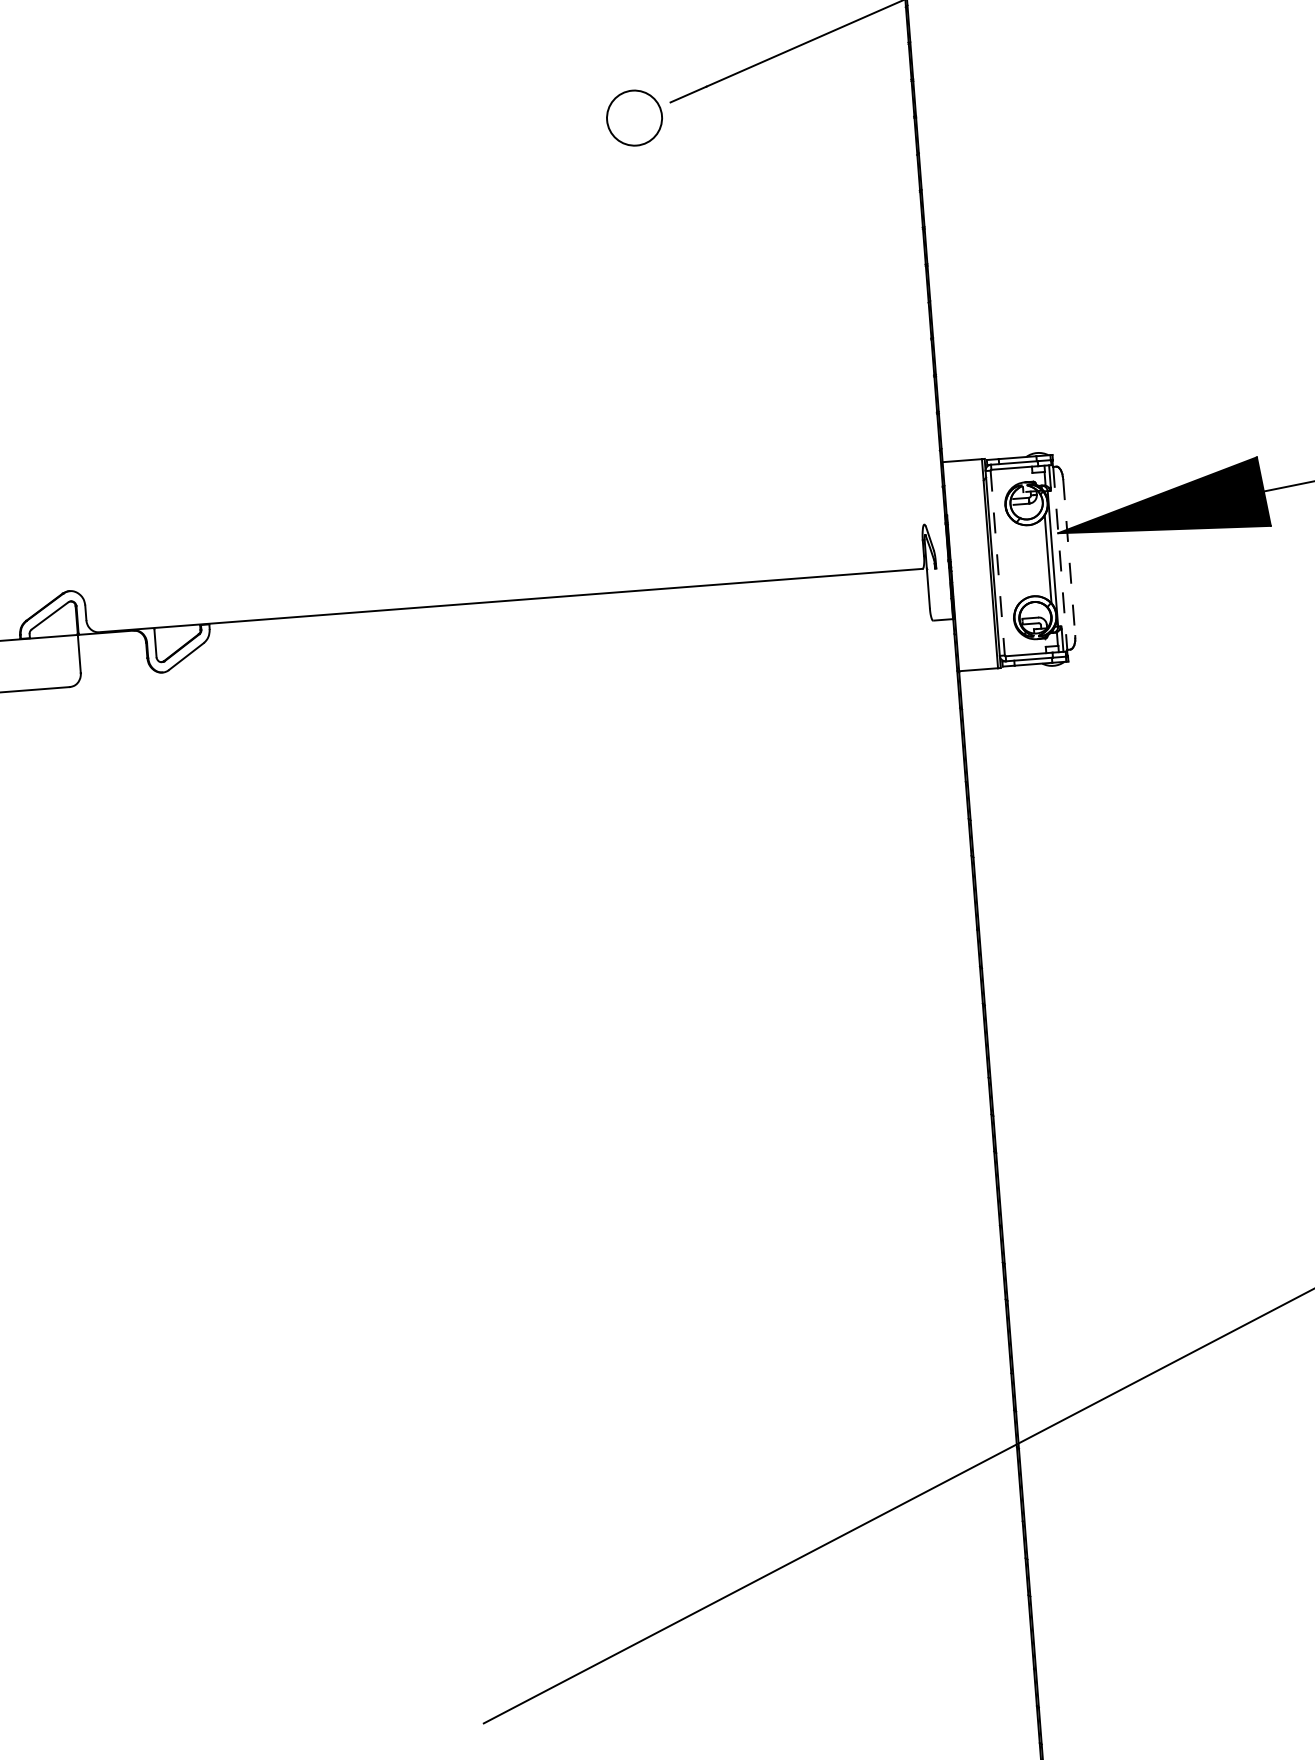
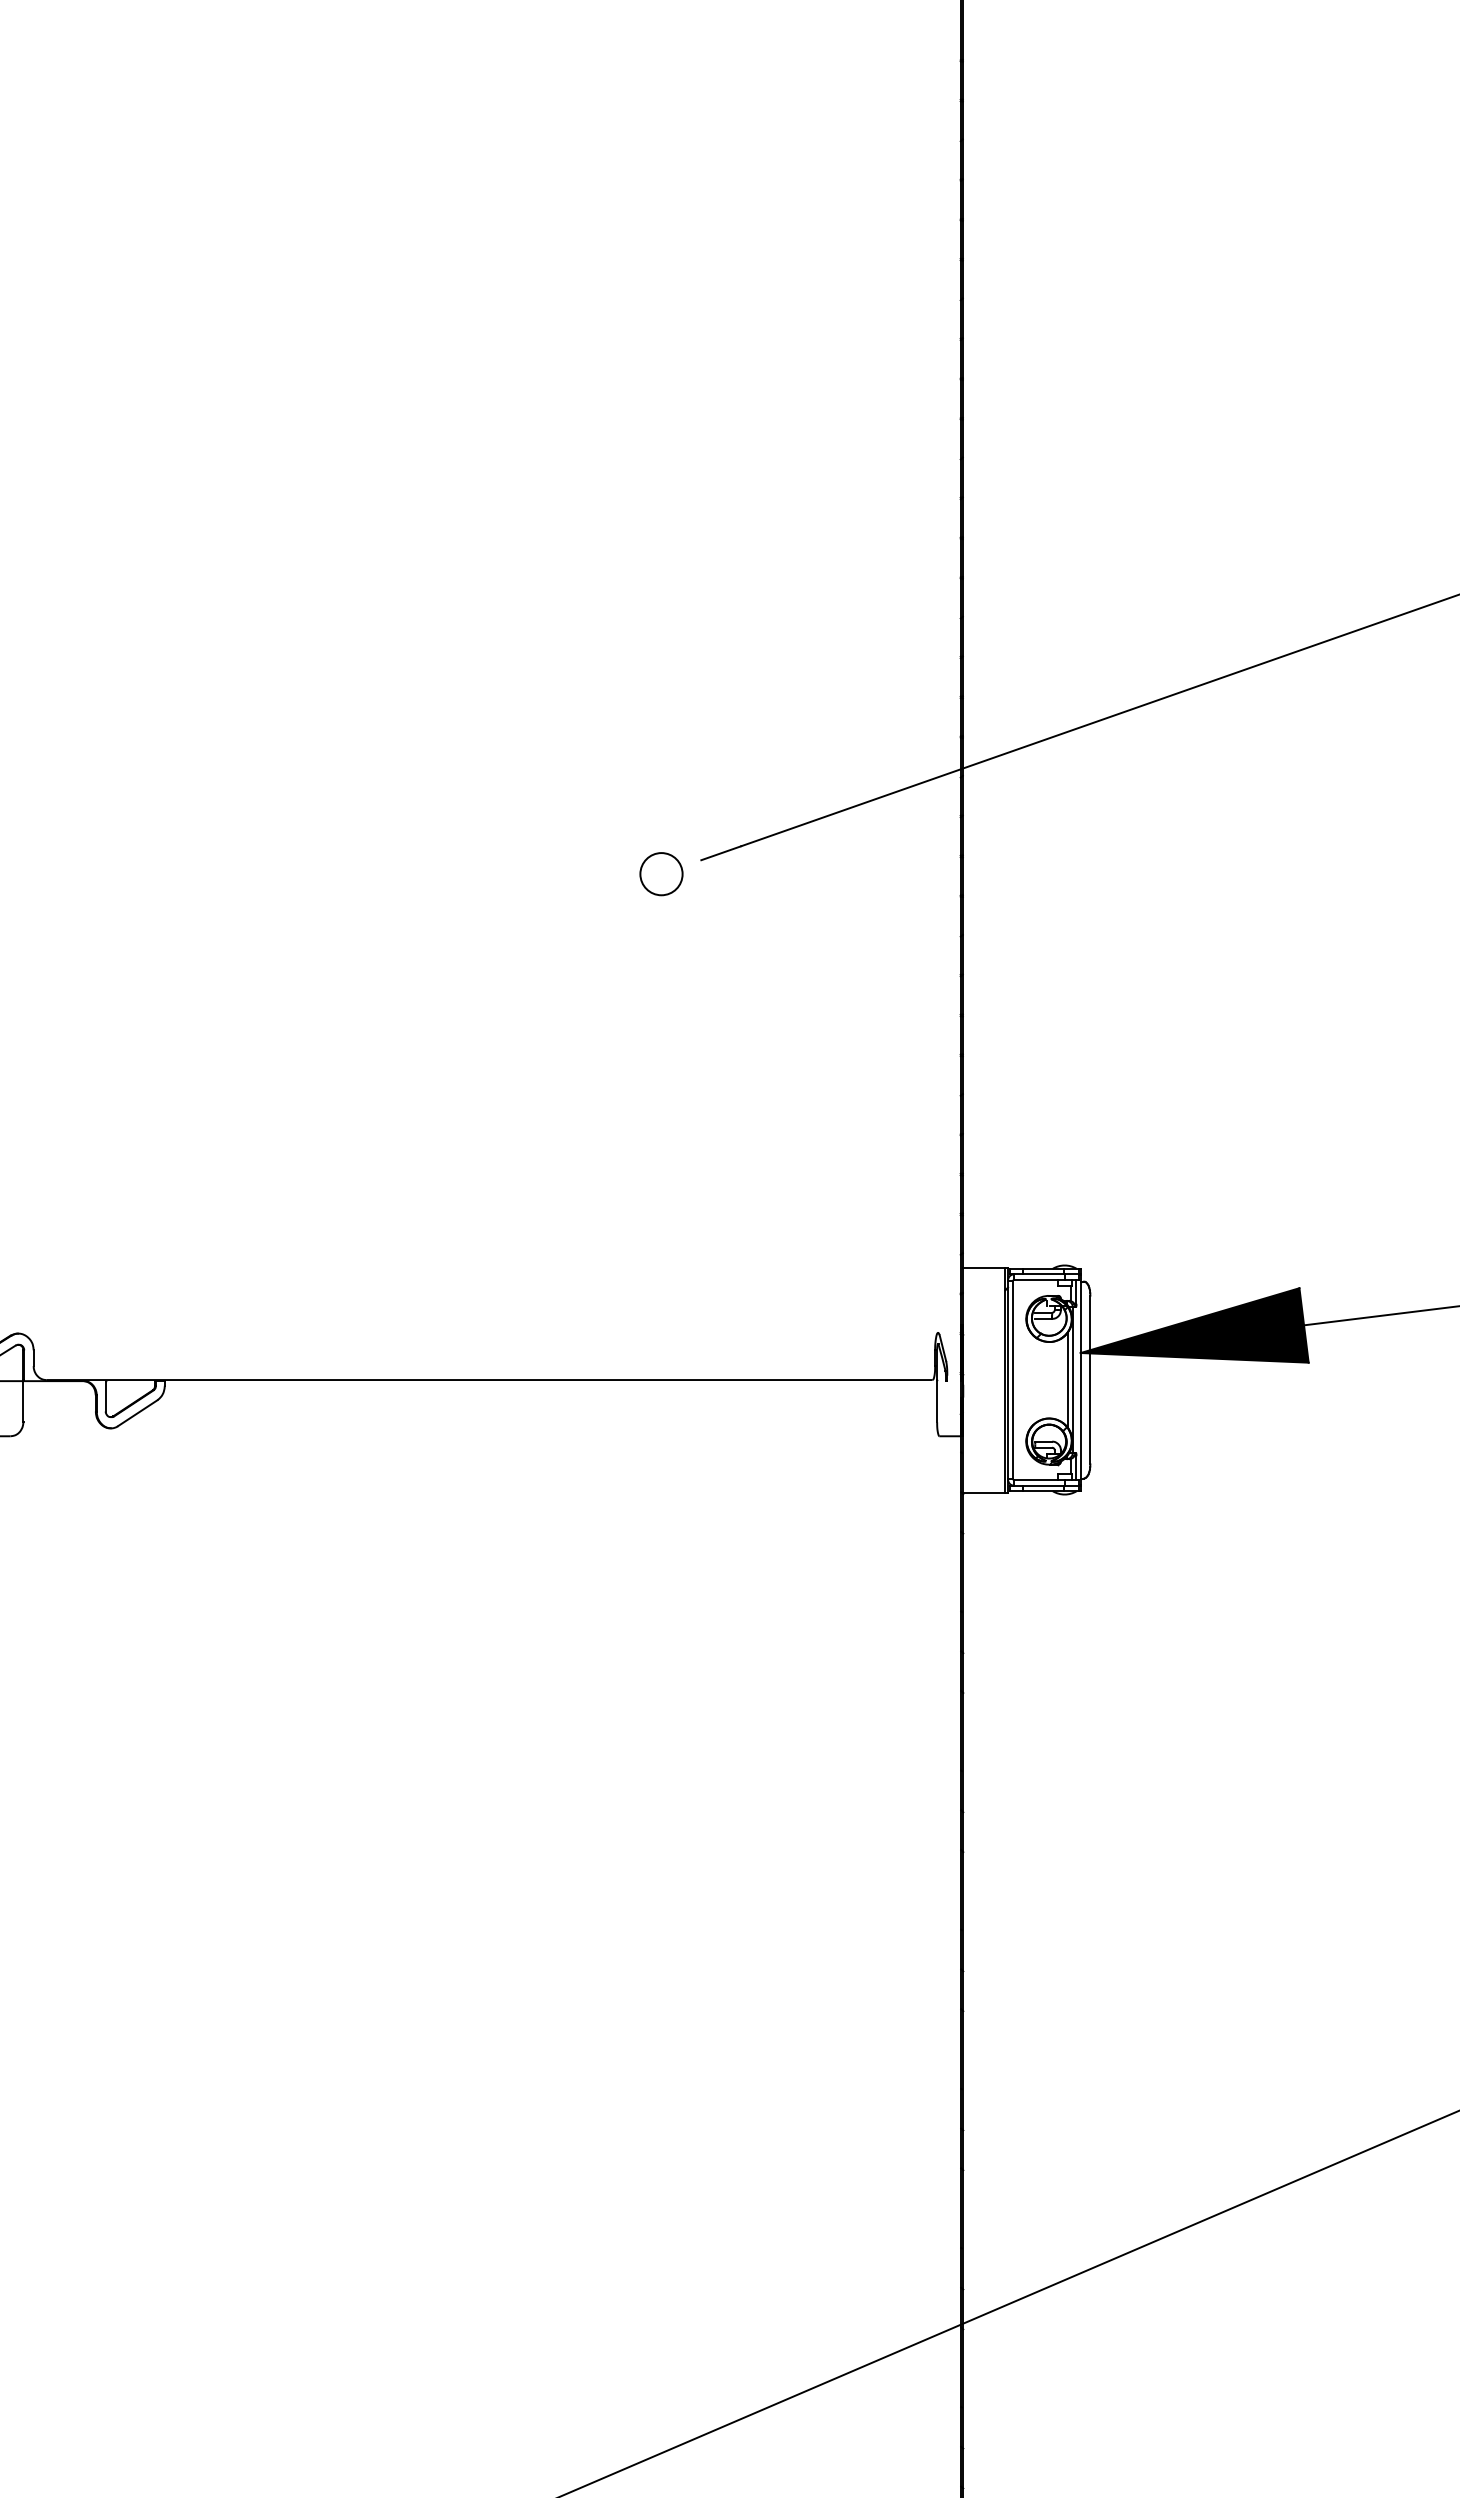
circle: (634, 118) -> (661, 874), size x0.71
line: (1060, 558) -> (1080, 1380), dashed -> solid
line: (1069, 558) -> (1090, 1380), dashed -> solid
line: (997, 563) -> (1013, 1380), dashed -> solid

